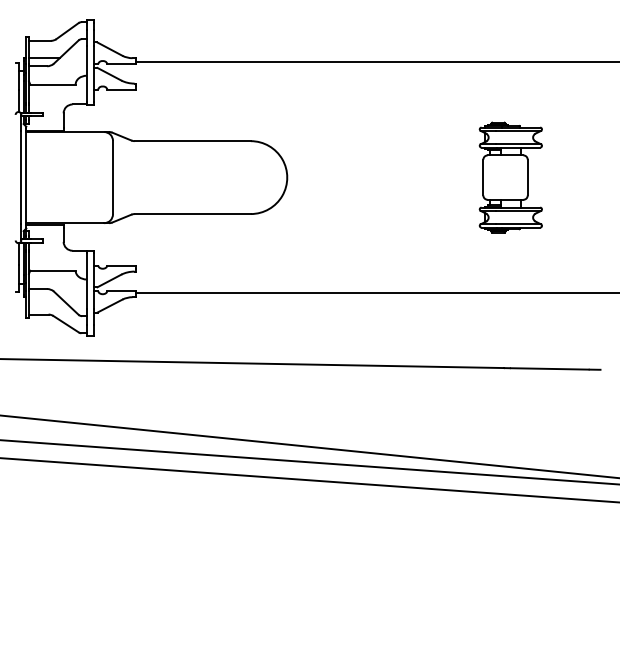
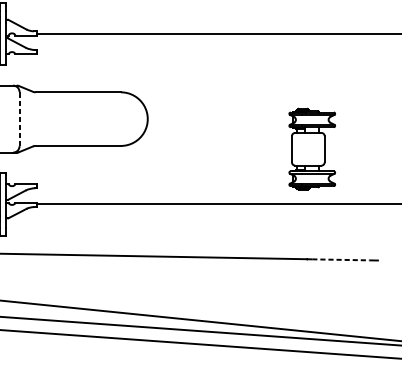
line: (113, 177) -> (19, 119), solid -> dashed
part: (510, 177) -> (311, 149), moved
line: (549, 368) -> (340, 259), solid -> dashed

